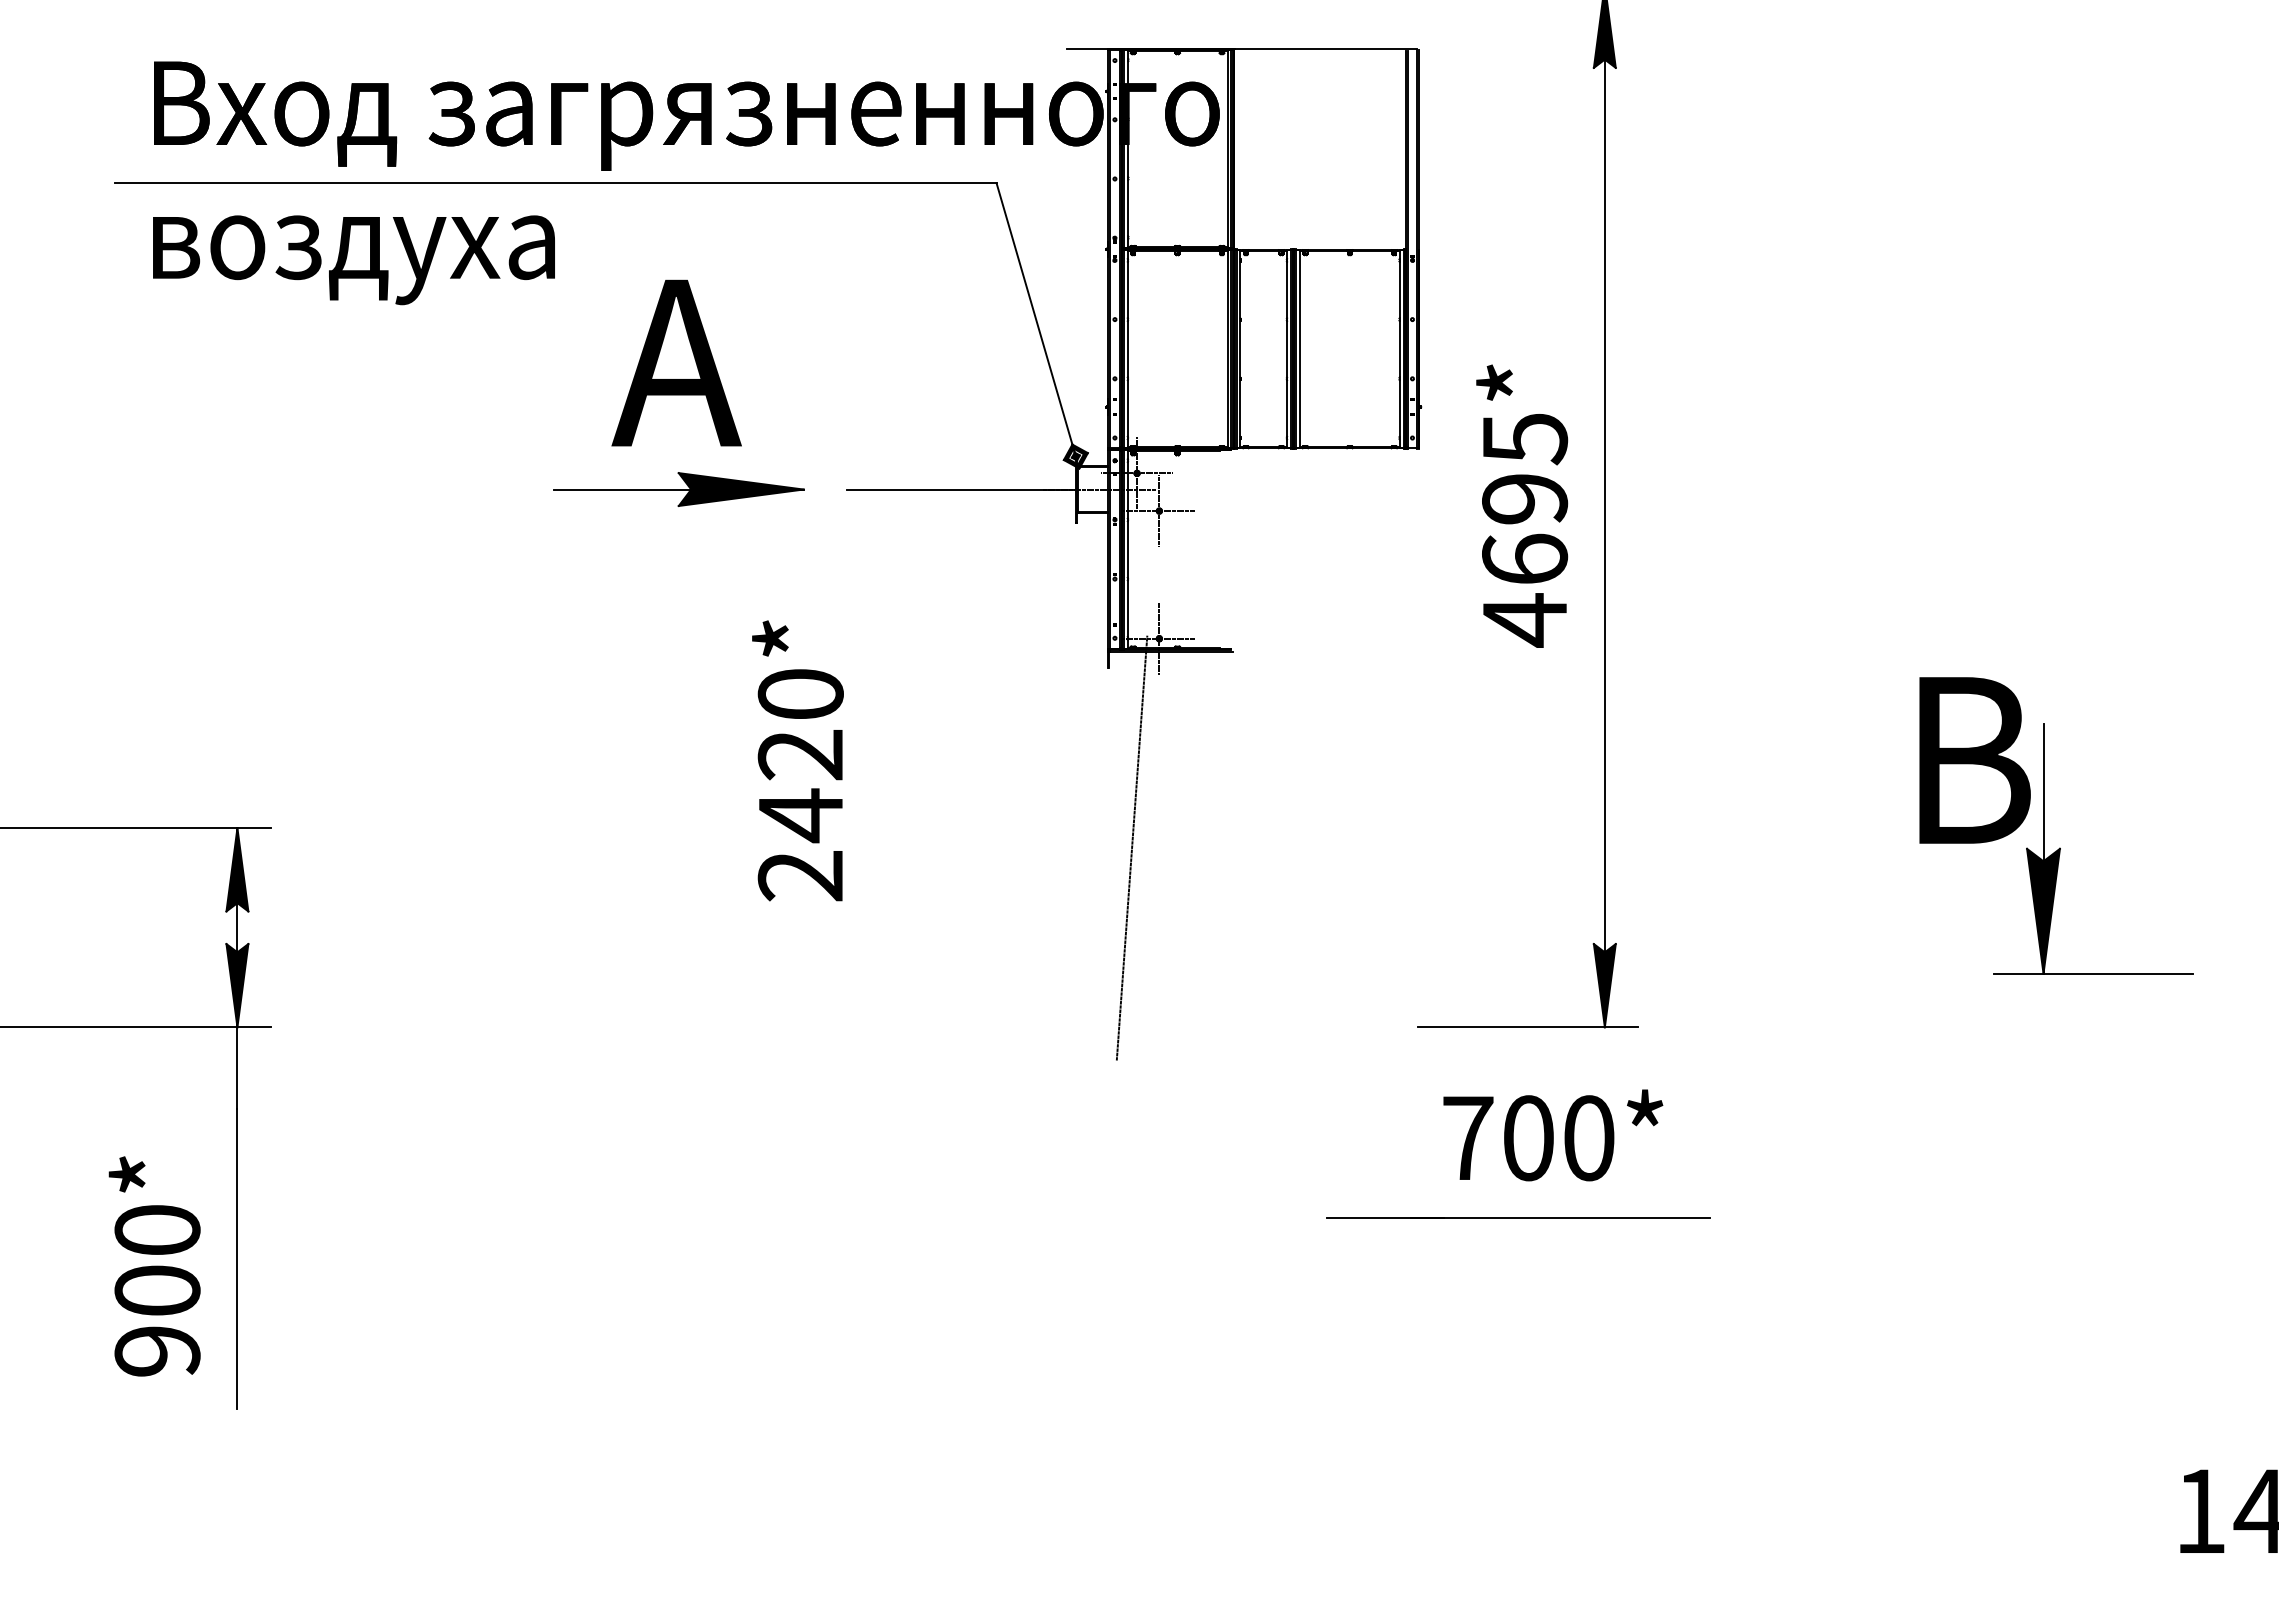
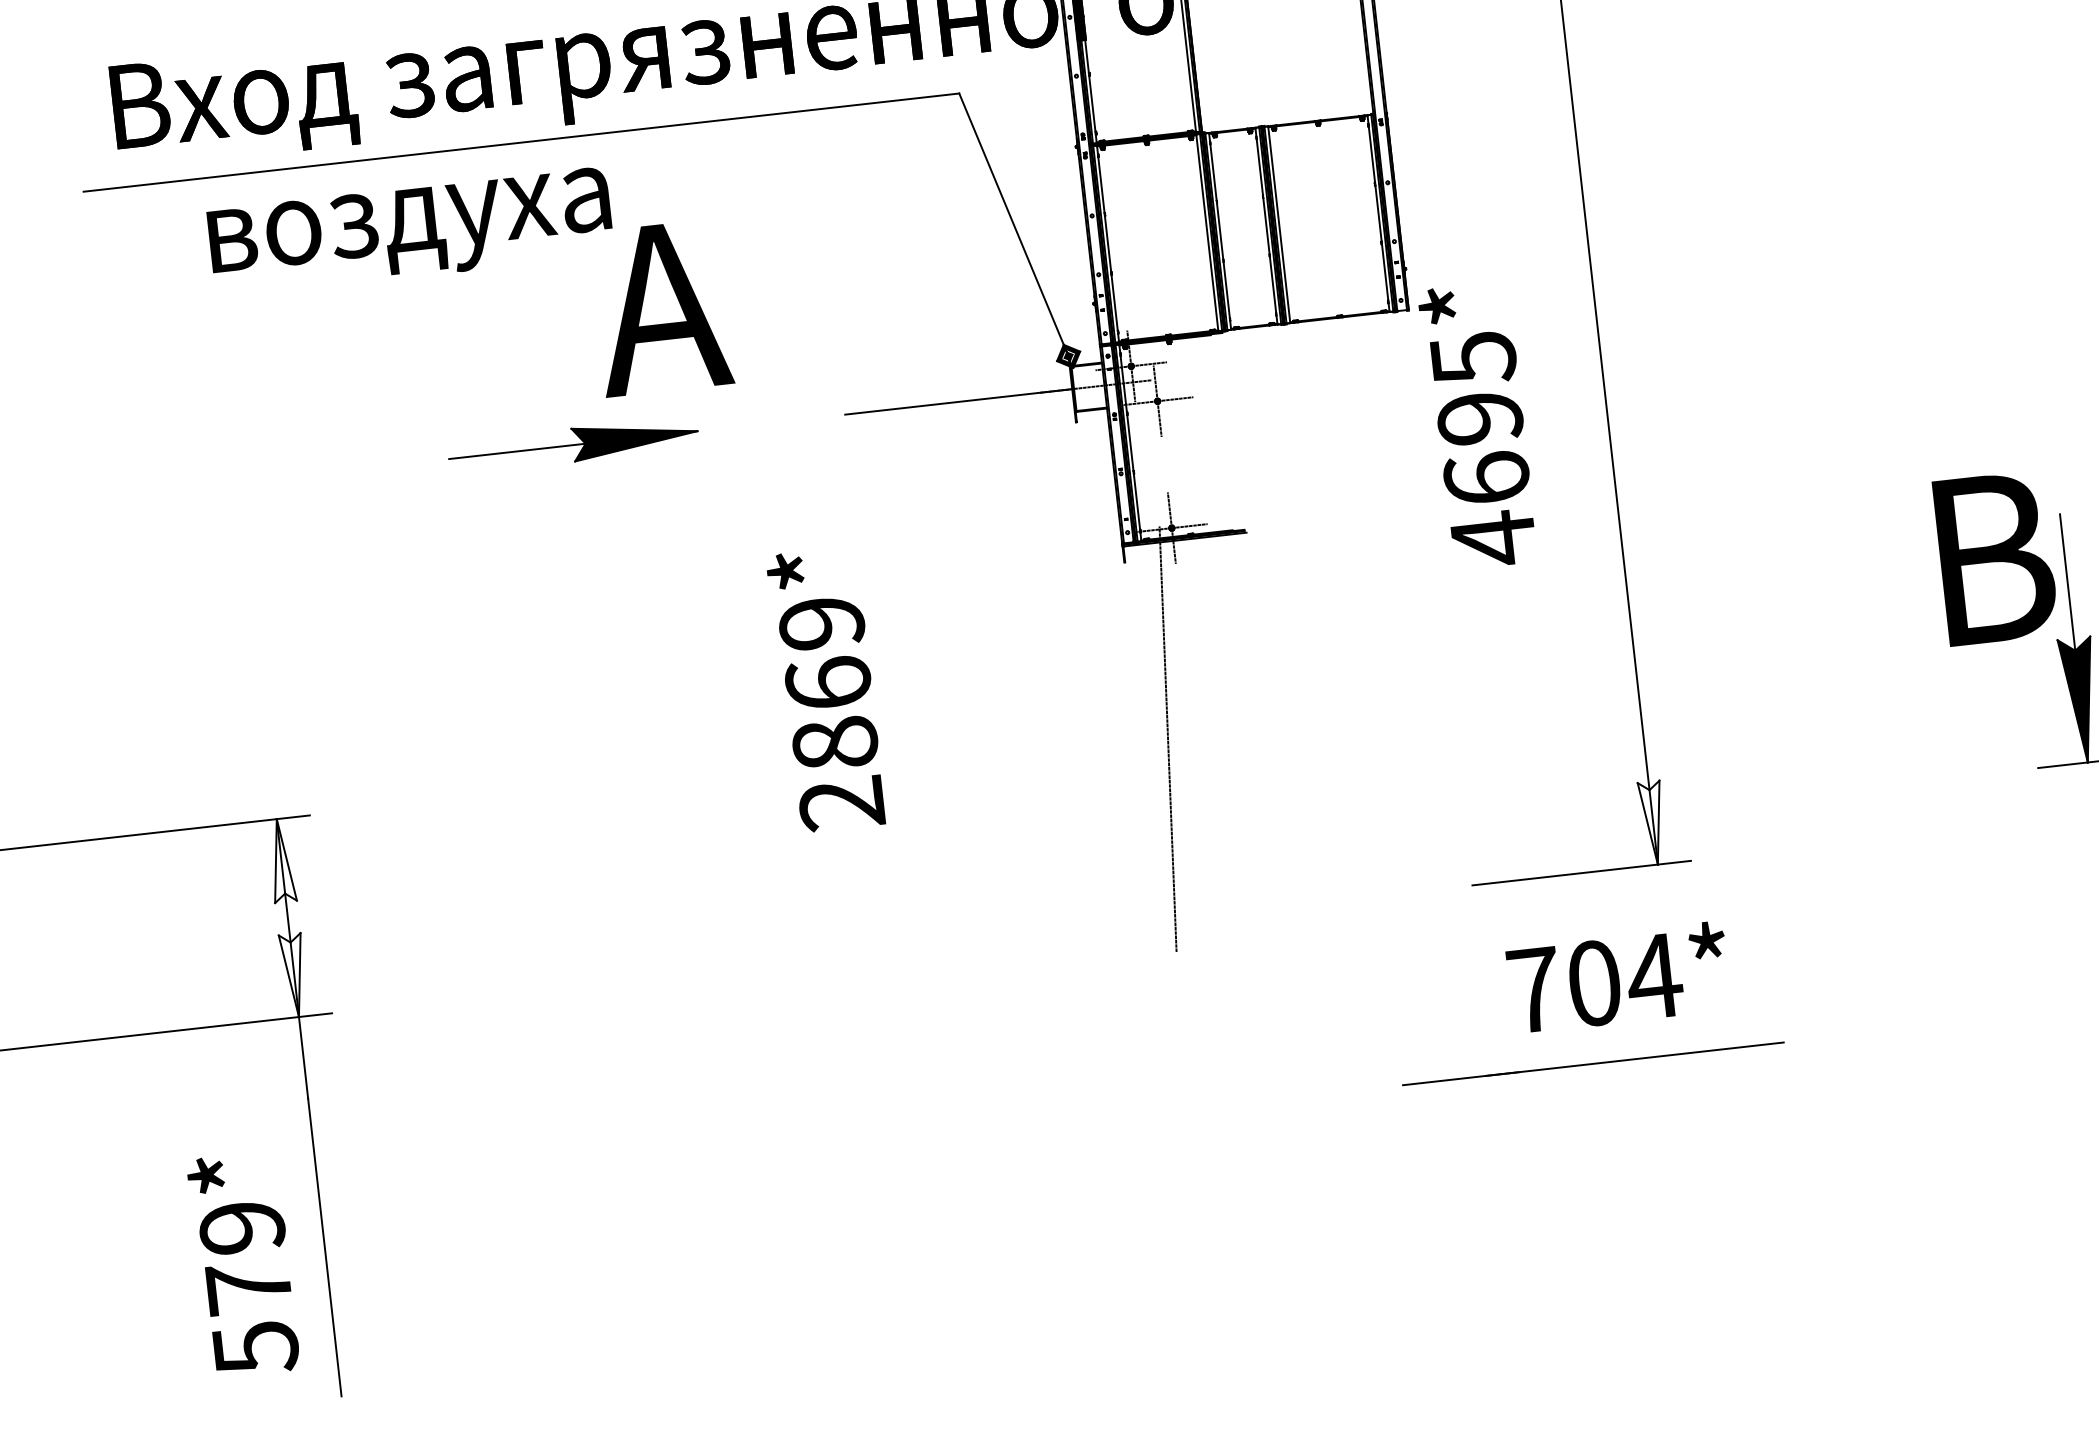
text: (353, 260) -> (410, 232), moved
part: (678, 489) -> (573, 445), moved
text: (1522, 505) -> (1478, 425), moved
text: (800, 756) -> (828, 685), 2420* -> 2869*
fill: (237, 869) -> (281, 860), removed
fill: (237, 985) -> (294, 975), removed
fill: (1604, 985) -> (1652, 823), removed
text: (1588, 1138) -> (1654, 976), 700* -> 704*
text: (157, 1291) -> (248, 1288), 900* -> 579*

